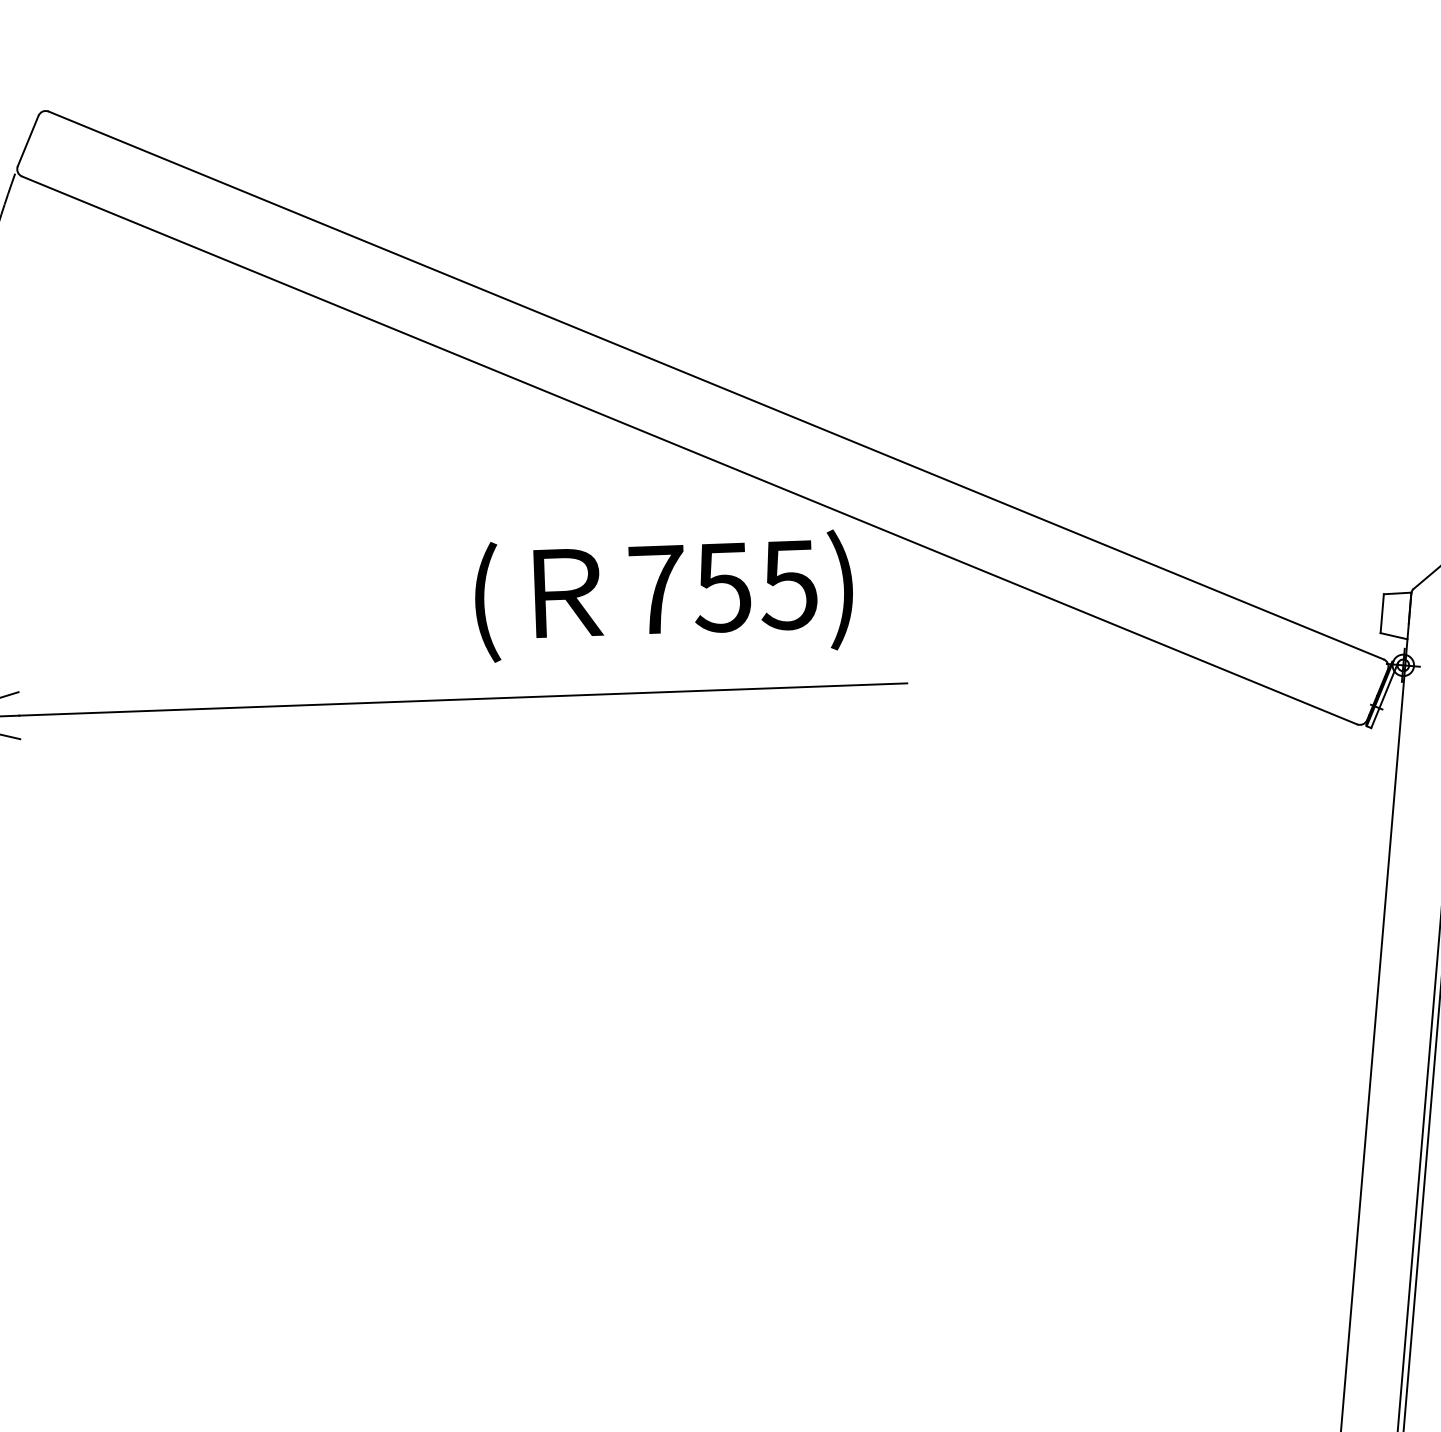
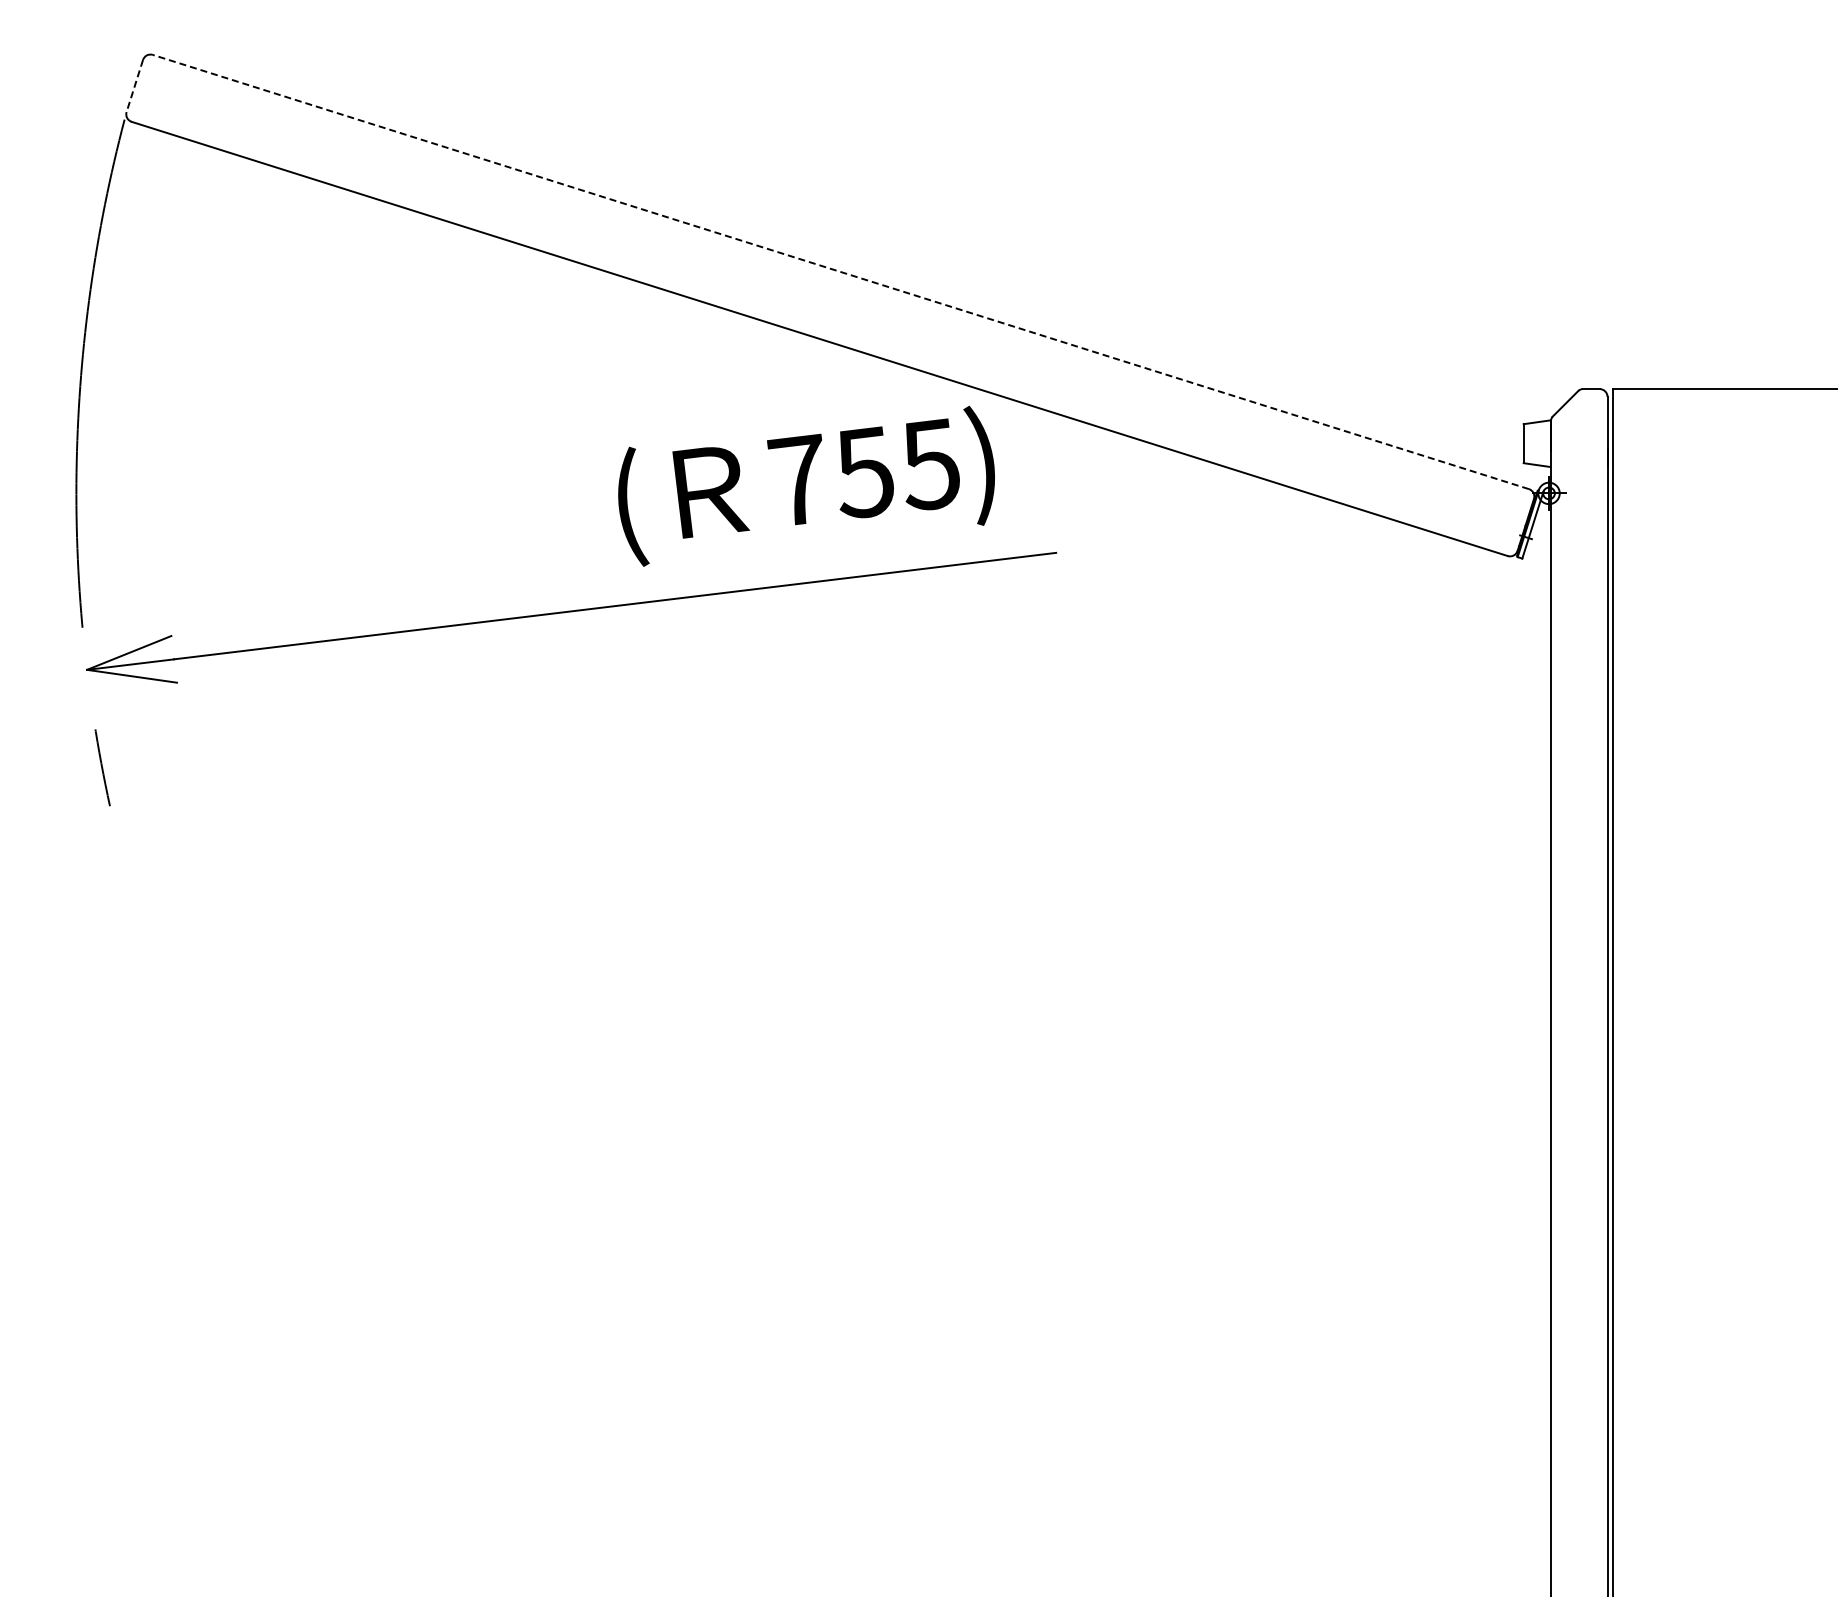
line: (27, 141) -> (134, 86), solid -> dashed
line: (715, 384) -> (840, 271), solid -> dashed

